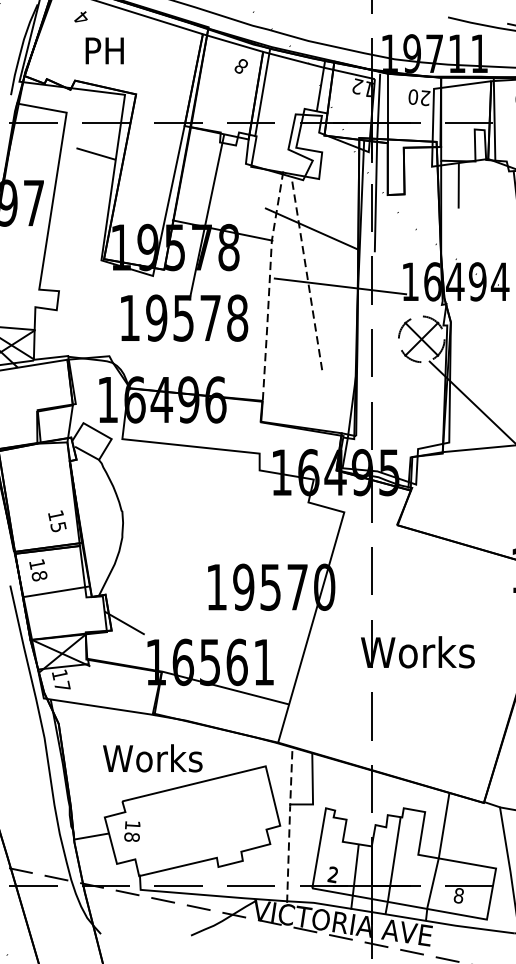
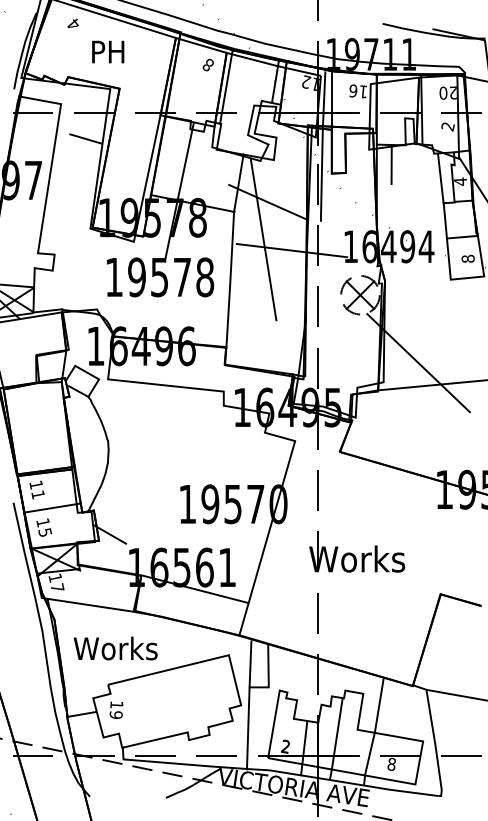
text: (105, 50) -> (108, 51), moved
text: (419, 97) -> (358, 91), 20 -> 16
line: (306, 273) -> (263, 239), dashed -> solid
line: (269, 286) -> (232, 250), dashed -> solid
text: (56, 521) -> (43, 527), moved
text: (38, 575) -> (37, 494), 18 -> 11
text: (152, 758) -> (115, 648), moved
line: (290, 825) -> (249, 705), dashed -> solid
text: (131, 836) -> (115, 714), 18 -> 19

